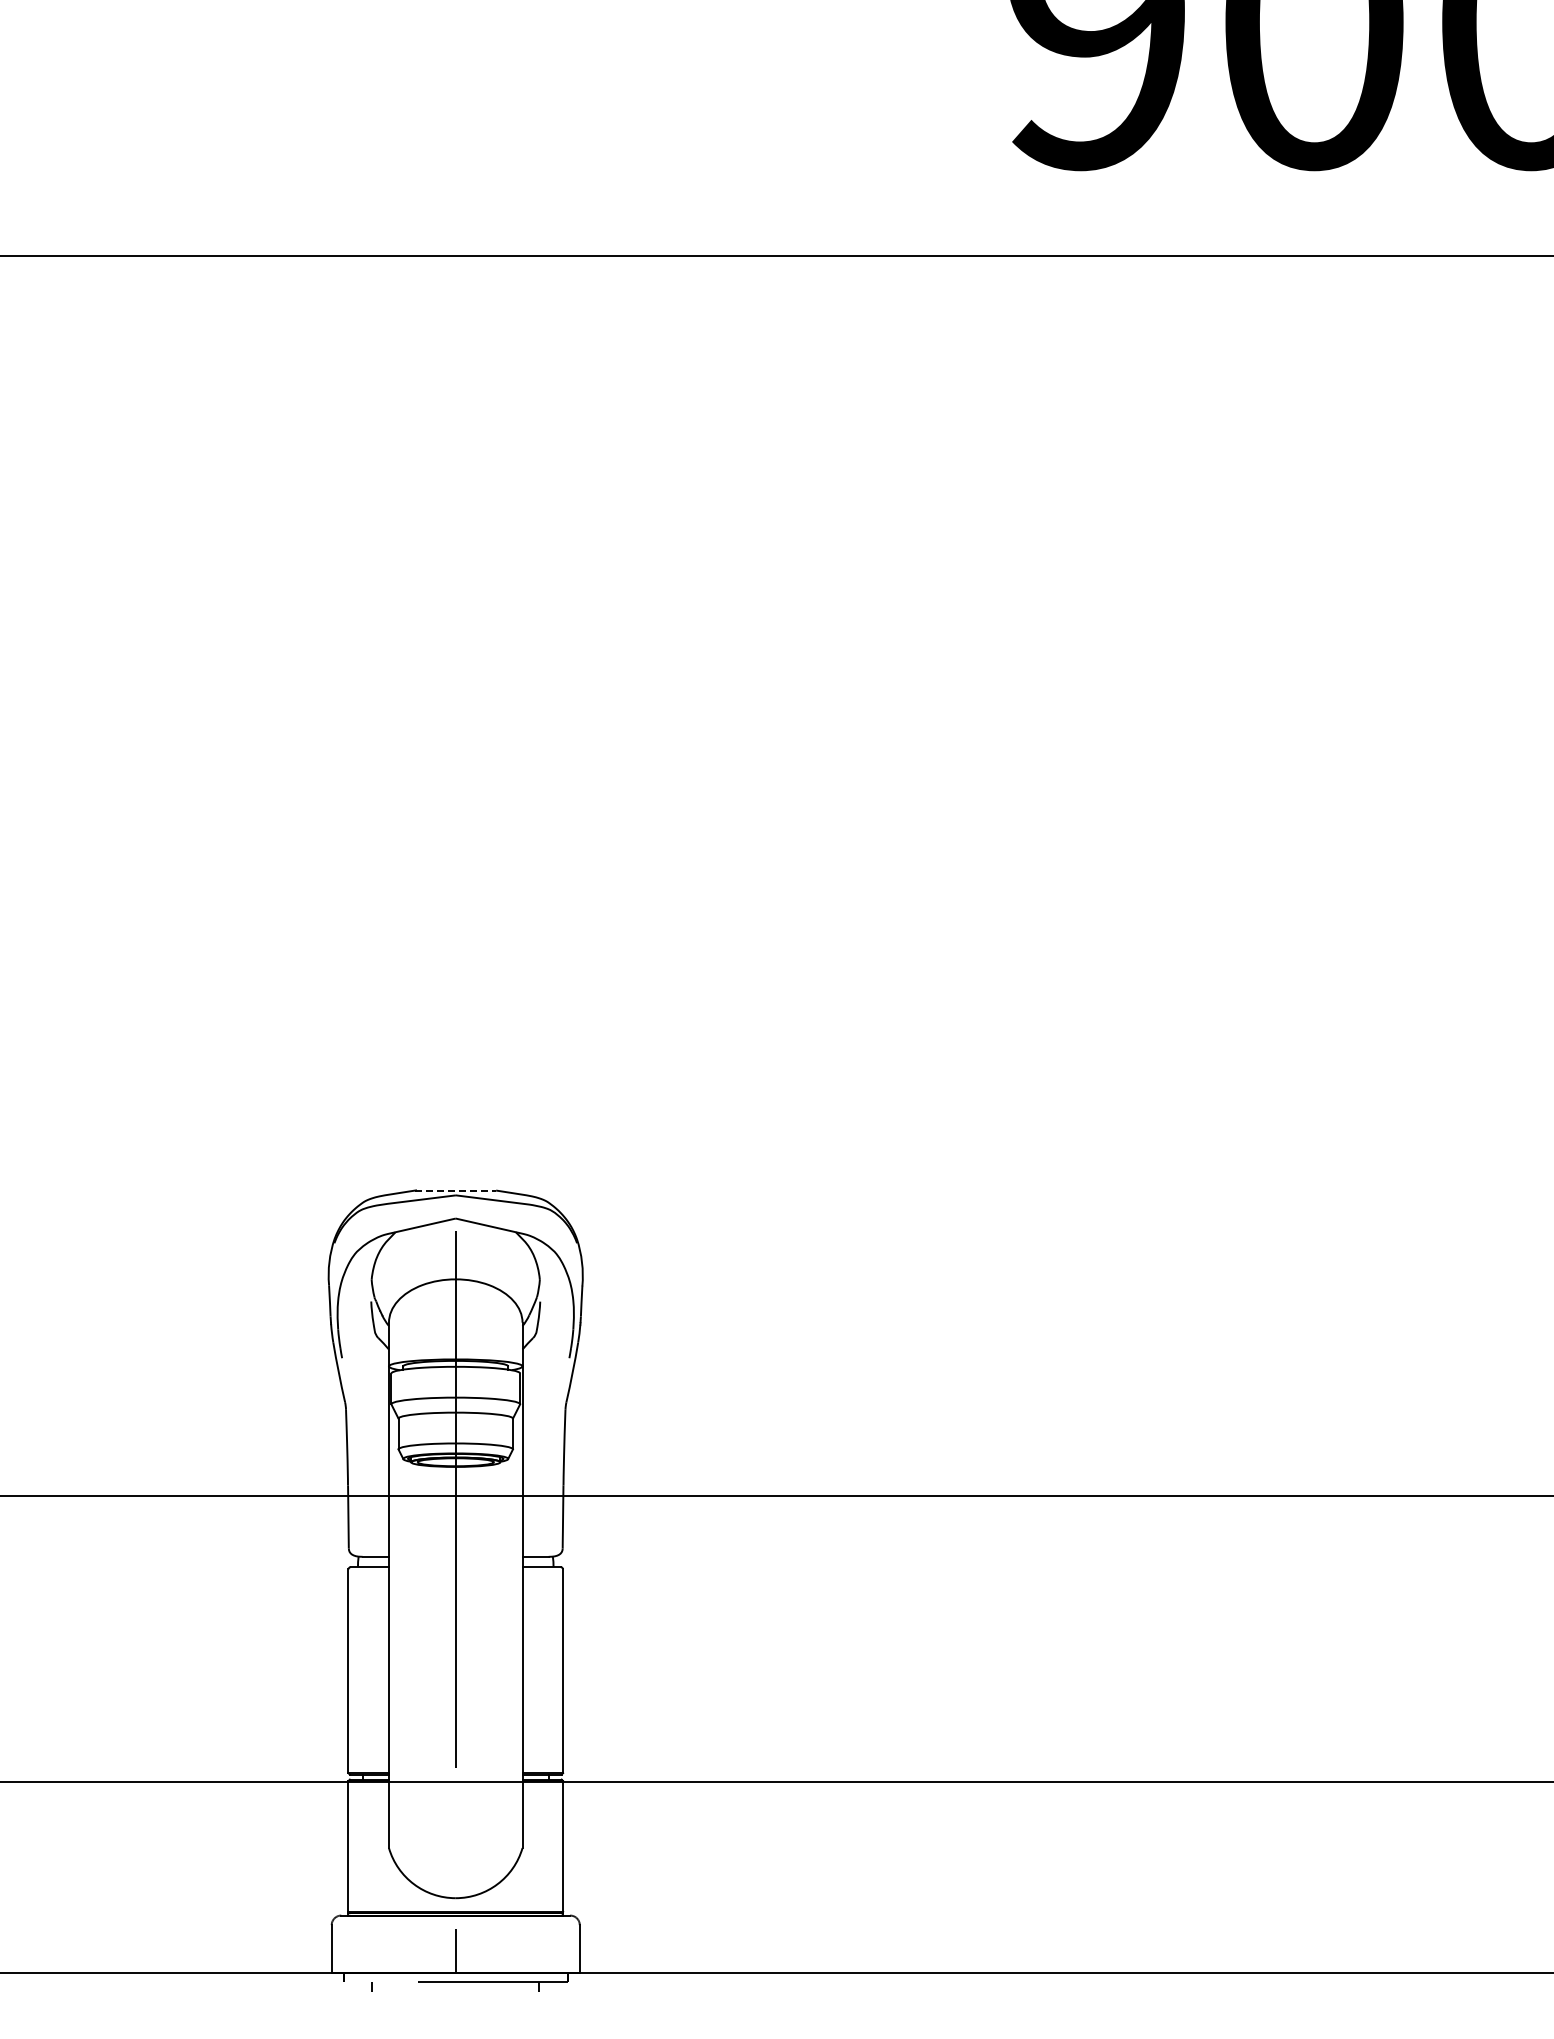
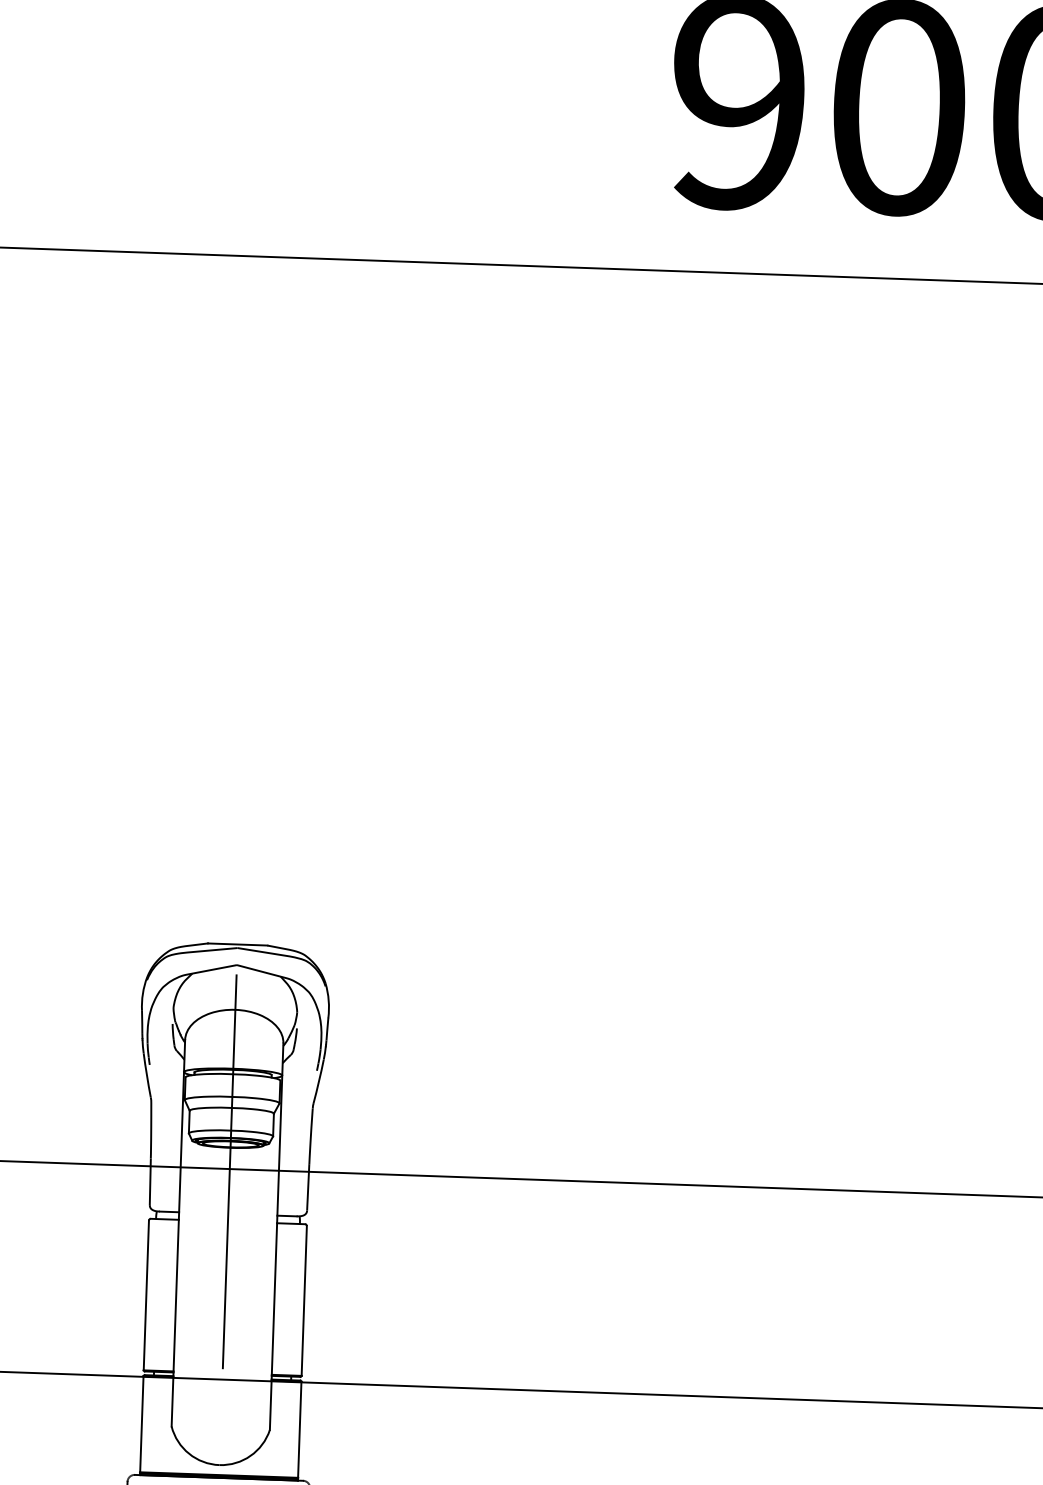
line: (456, 1190) -> (238, 944), dashed -> solid

